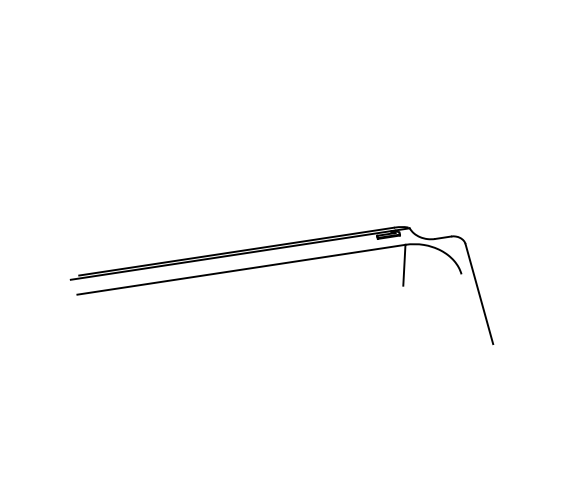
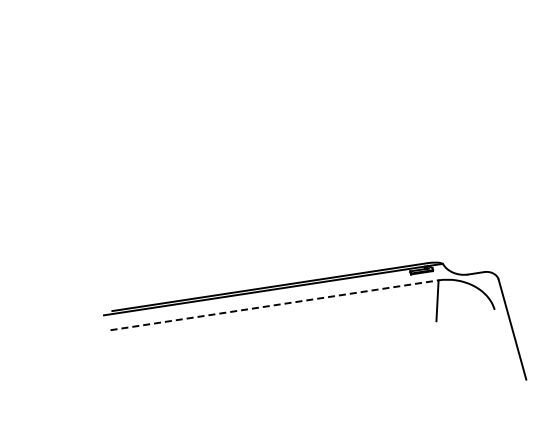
line: (241, 269) -> (274, 305), solid -> dashed

